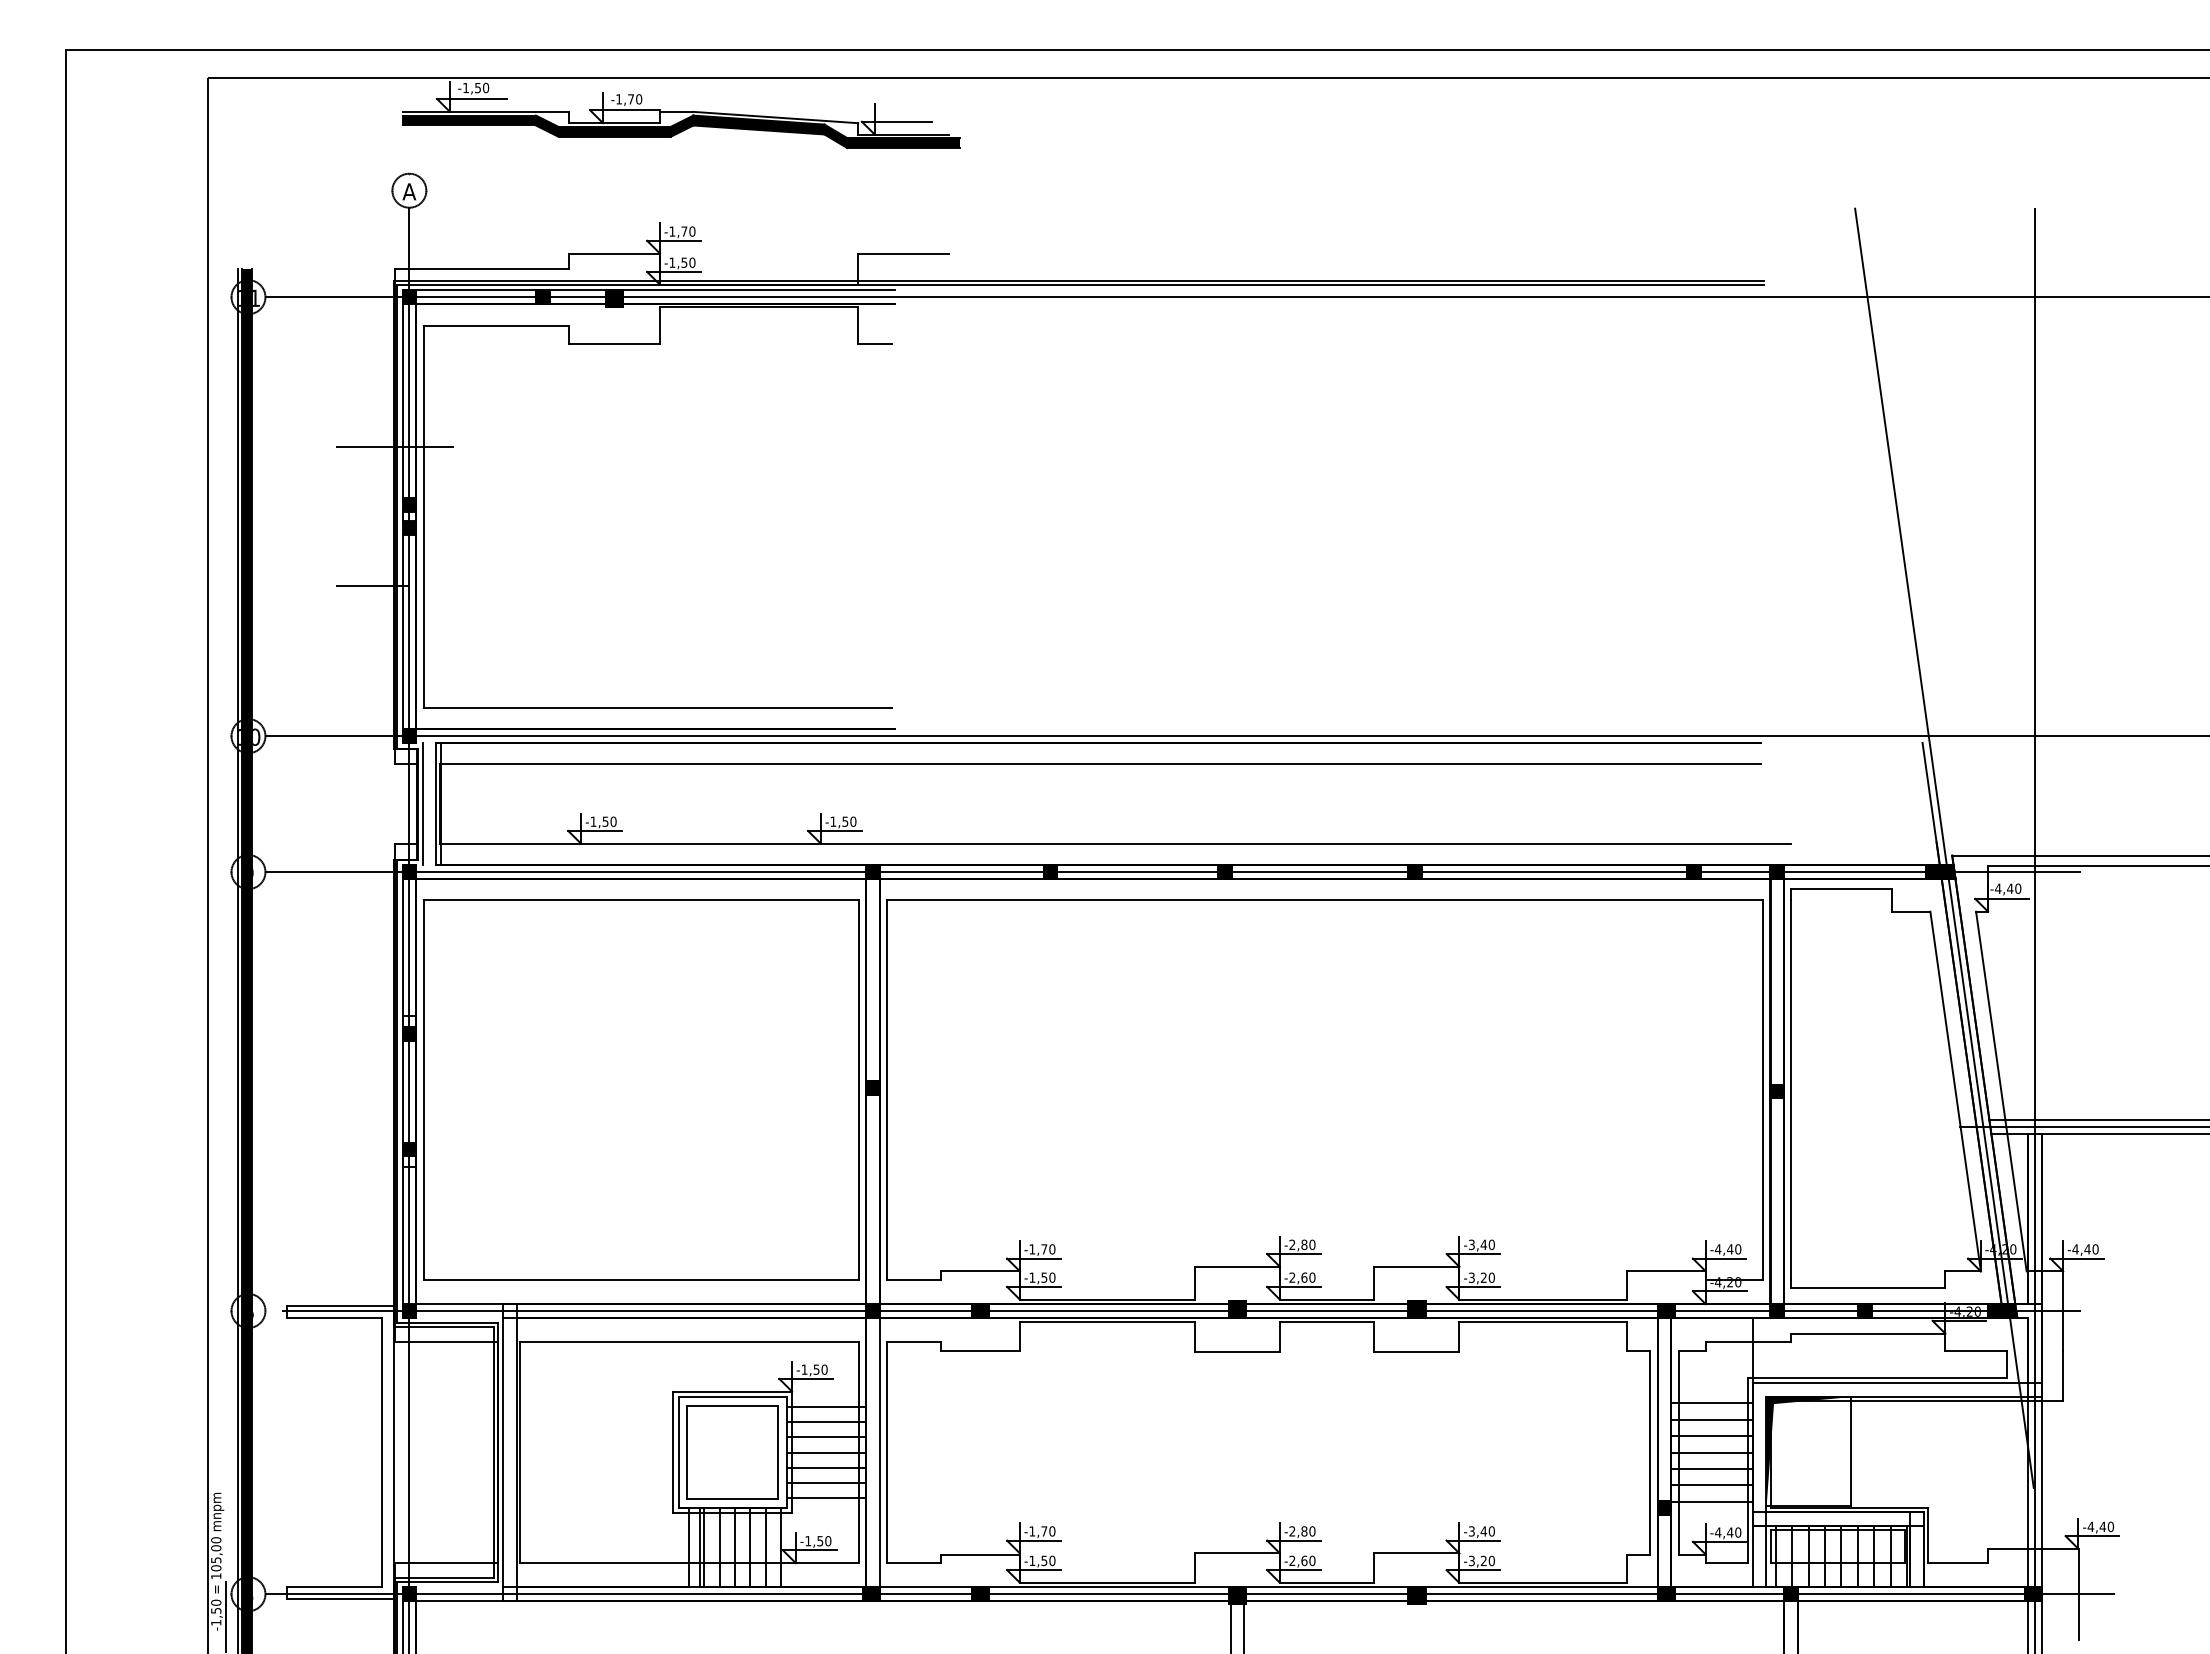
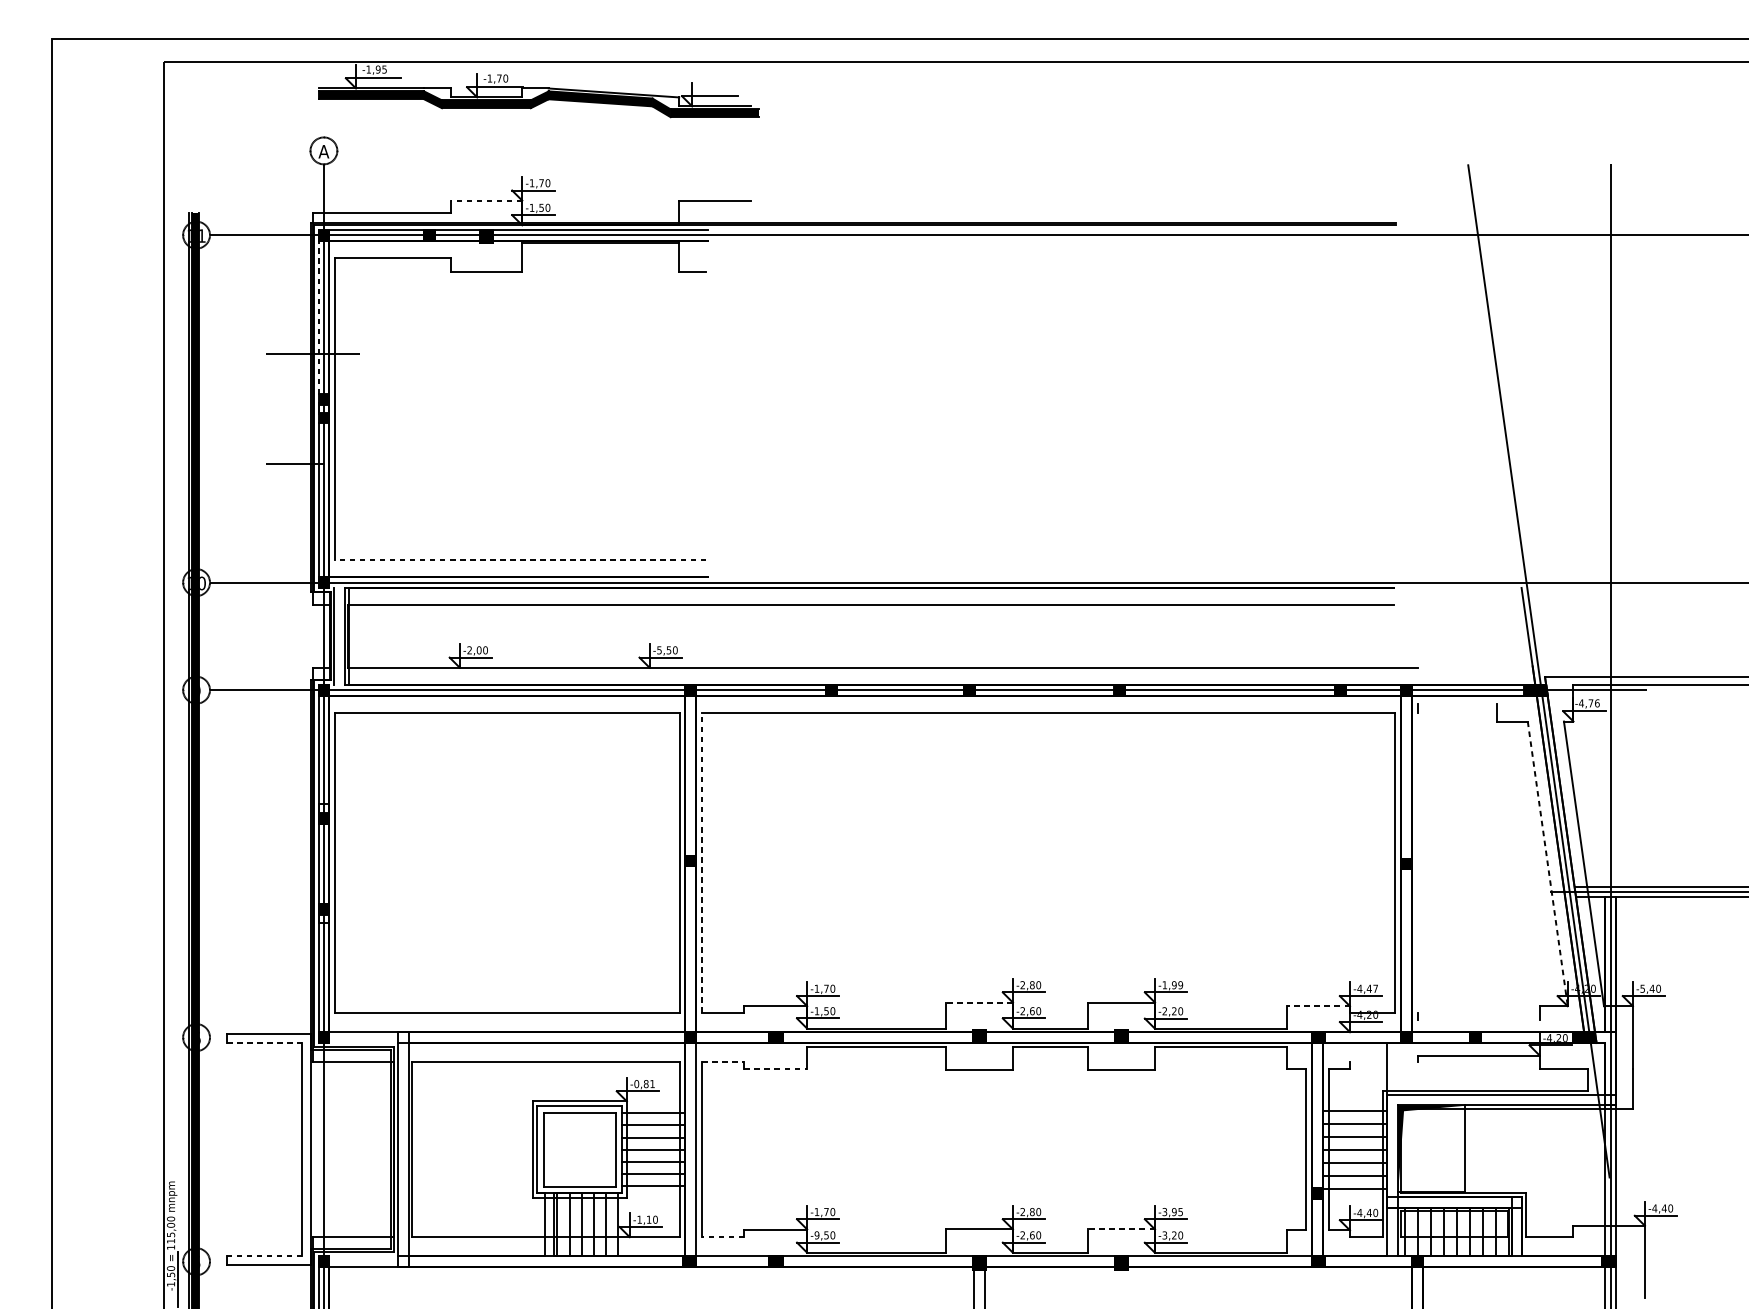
text: (482, 87) -> (381, 69), -1,50 -> -1,95
line: (614, 253) -> (486, 200), solid -> dashed
line: (402, 400) -> (318, 316), solid -> dashed
line: (657, 707) -> (520, 559), solid -> dashed
text: (599, 821) -> (474, 650), -1,50 -> -2,00
text: (833, 821) -> (659, 650), -1,50 -> -5,50
text: (2014, 888) -> (1594, 703), -4,40 -> -4,76
line: (1841, 889) -> (1457, 703), removed
line: (1791, 1089) -> (1417, 862), removed
line: (887, 1090) -> (702, 863), solid -> dashed
line: (1955, 1091) -> (1547, 863), solid -> dashed
text: (1481, 1244) -> (1172, 984), -3,40 -> -1,99
text: (1738, 1249) -> (1375, 988), -4,40 -> -4,47
text: (2075, 1249) -> (1642, 988), -4,40 -> -5,40
line: (1236, 1266) -> (978, 1002), solid -> dashed
line: (1666, 1271) -> (1318, 1006), solid -> dashed
text: (1471, 1278) -> (1164, 1011), -3,20 -> -2,20
line: (1868, 1288) -> (1478, 1019), removed
line: (1181, 1311) -> (935, 1037), removed
line: (335, 1317) -> (265, 1042), solid -> dashed
line: (913, 1342) -> (722, 1062), solid -> dashed
line: (1748, 1342) -> (1383, 1062), removed
line: (980, 1350) -> (775, 1068), solid -> dashed
text: (814, 1369) -> (644, 1083), -1,50 -> -0,81
text: (1487, 1531) -> (1177, 1212), -3,40 -> -3,95
text: (820, 1541) -> (649, 1220), -1,50 -> -1,10
line: (1416, 1553) -> (1121, 1229), solid -> dashed
text: (1032, 1560) -> (817, 1235), -1,50 -> -9,50
line: (913, 1563) -> (722, 1237), solid -> dashed
text: (216, 1568) -> (171, 1241), 105,00 -> 115,00
line: (334, 1587) -> (264, 1256), solid -> dashed
line: (1190, 1594) -> (942, 1261), removed

